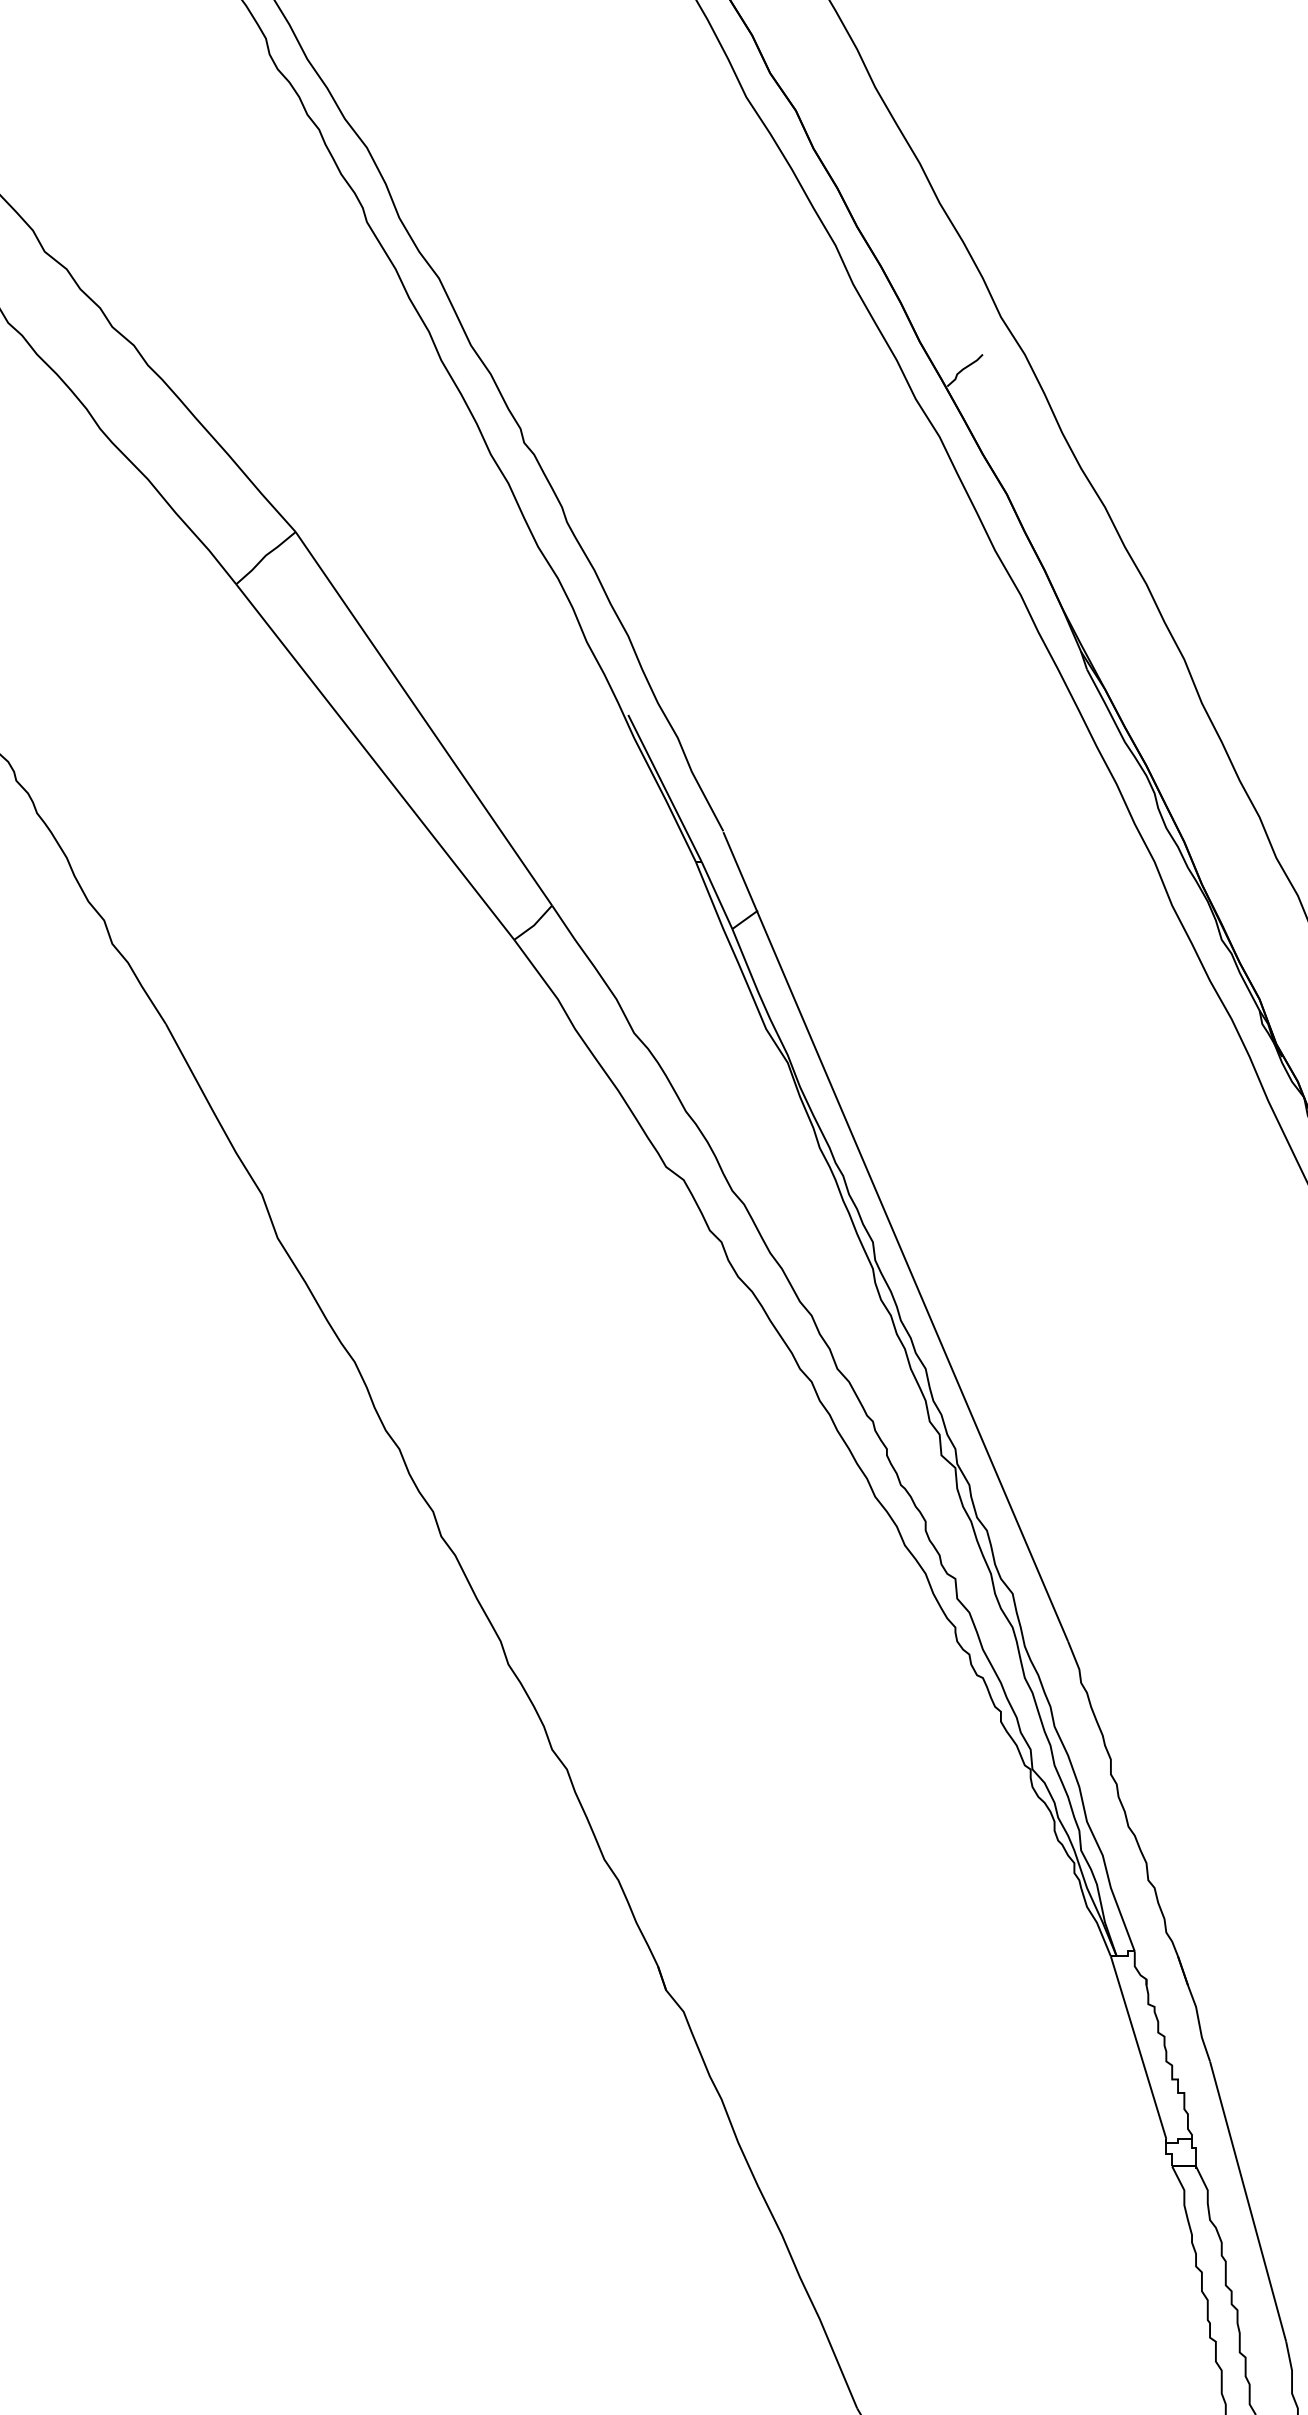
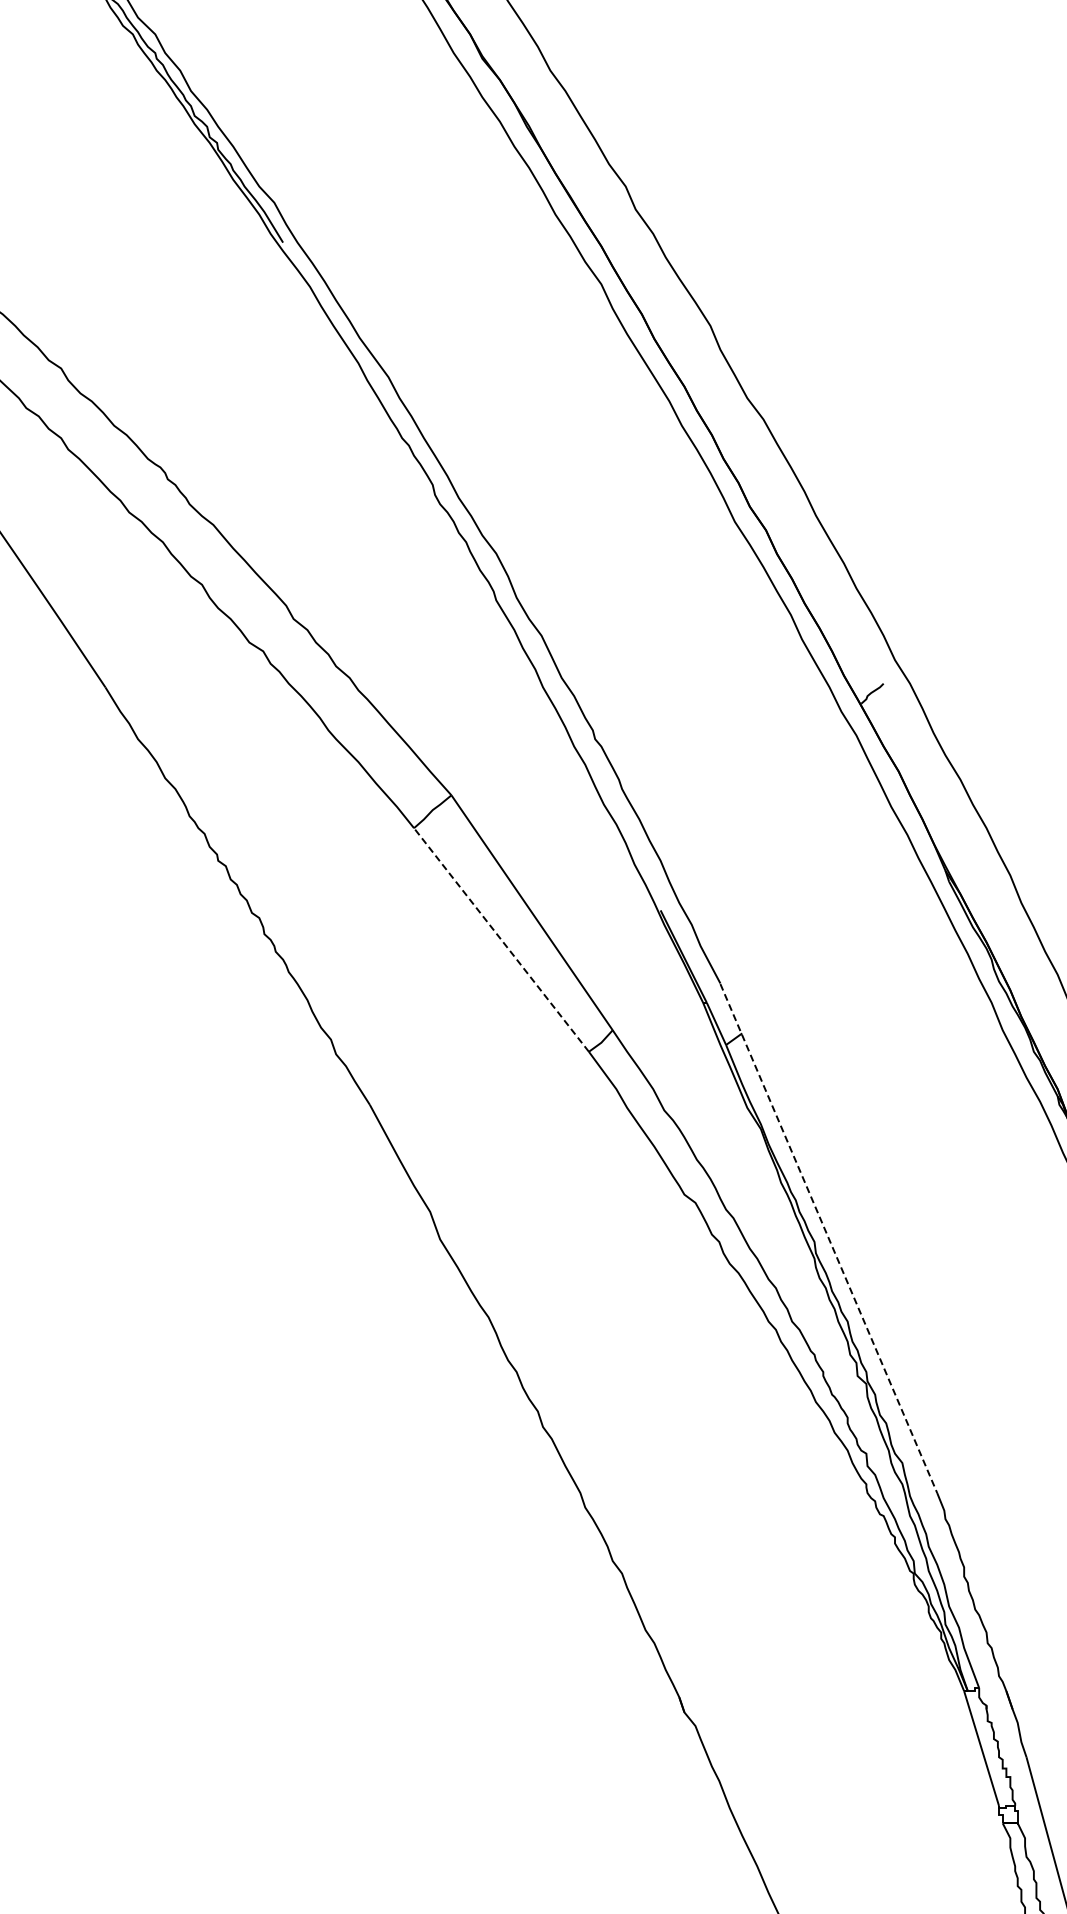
line: (375, 762) -> (501, 940), solid -> dashed
line: (895, 1236) -> (828, 1238), solid -> dashed

